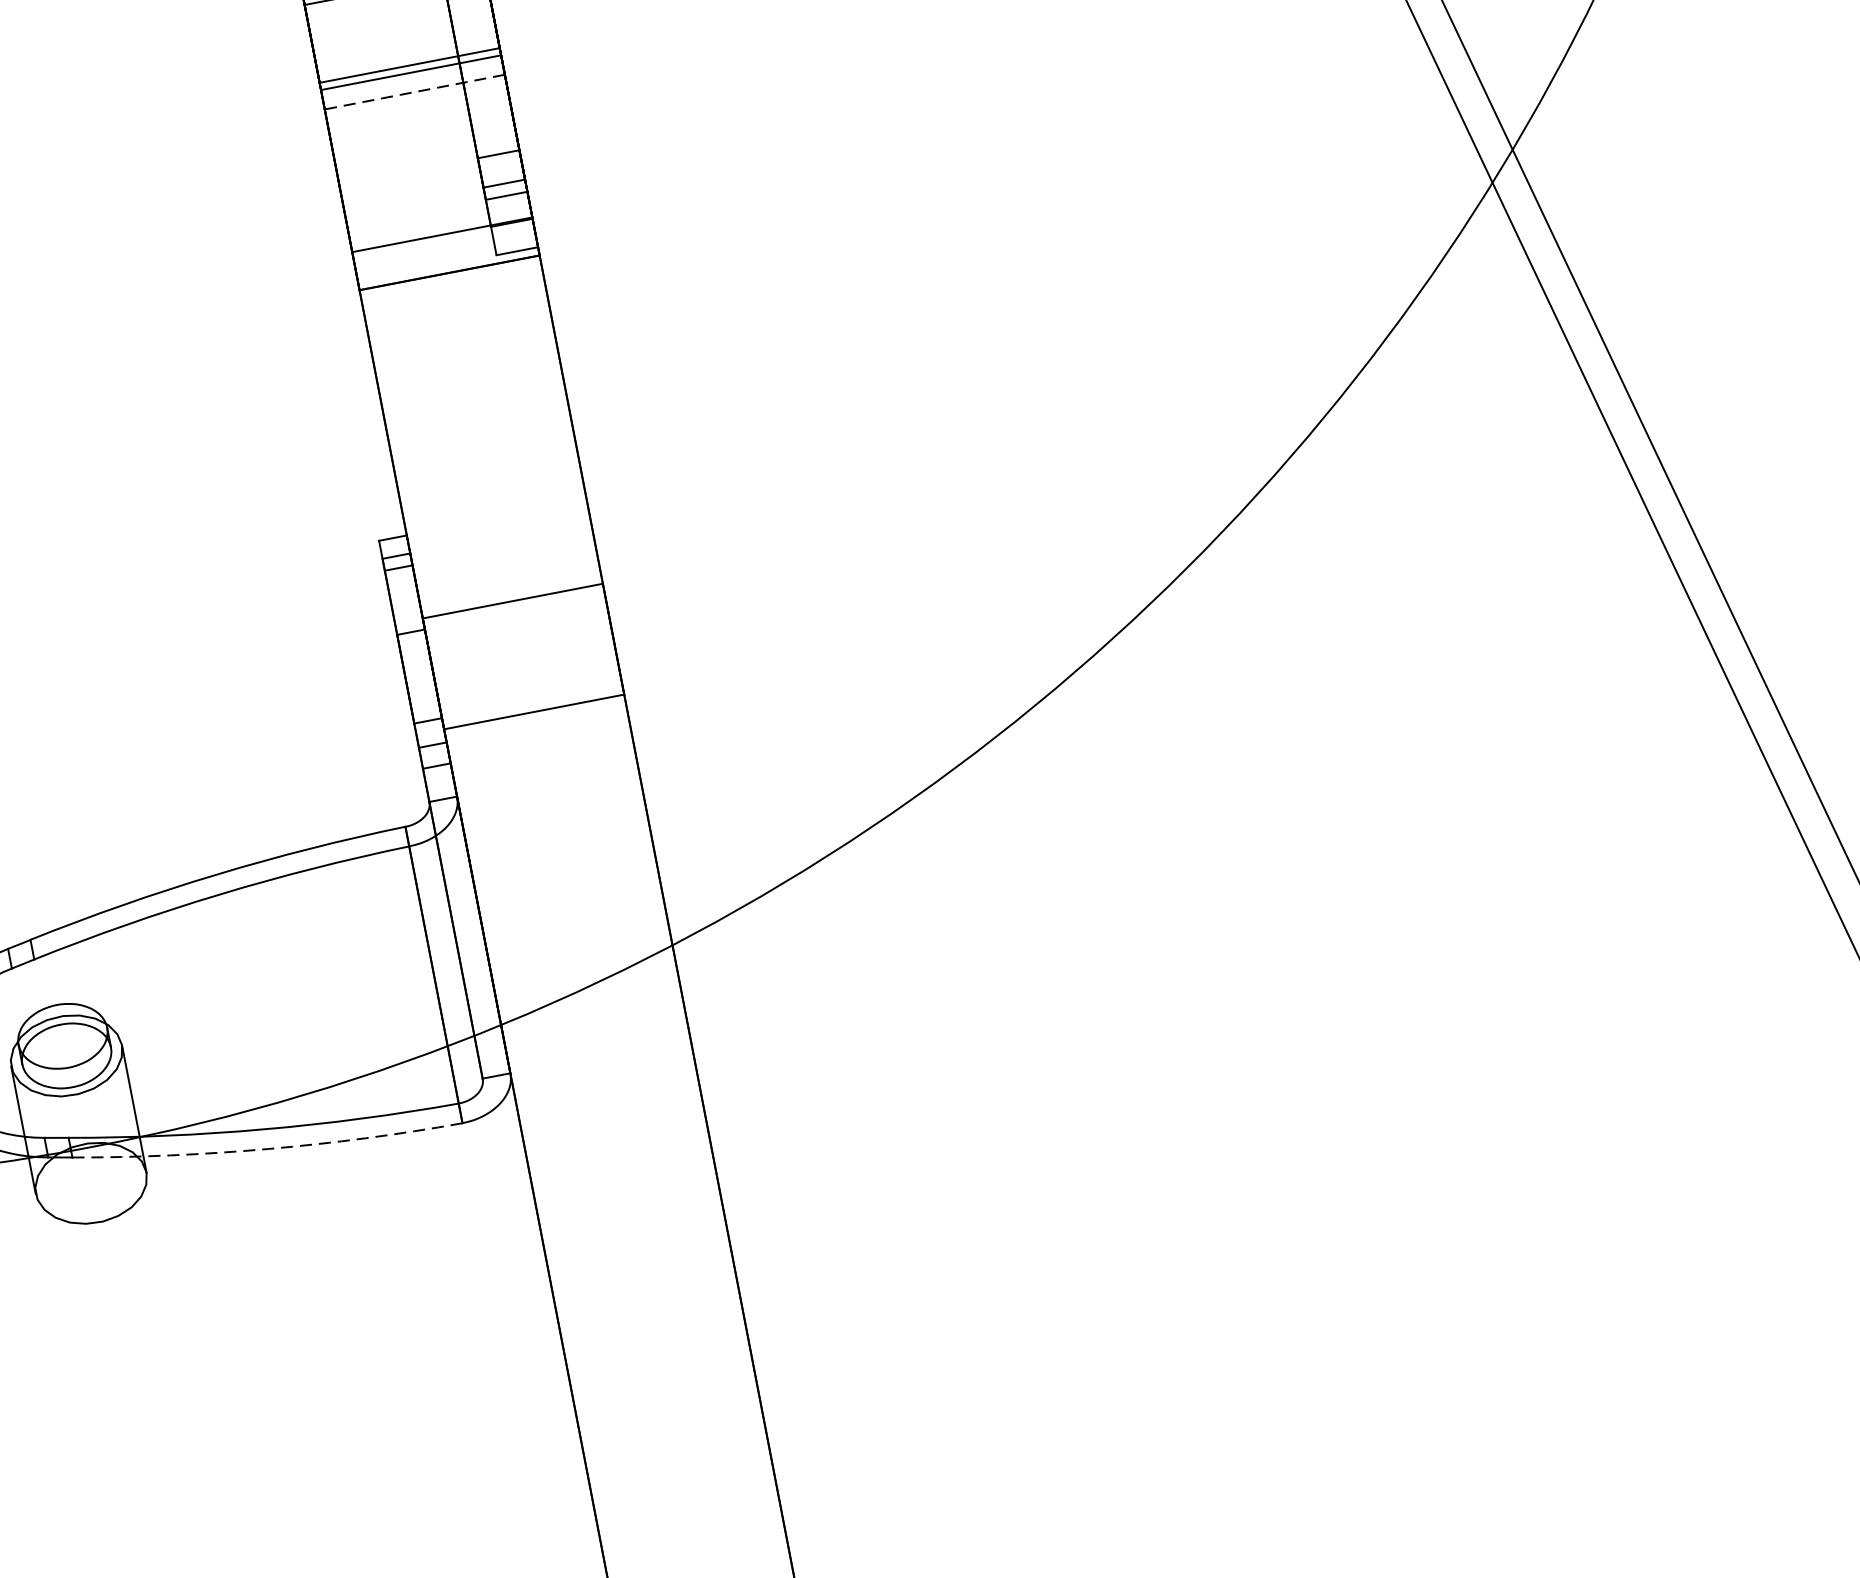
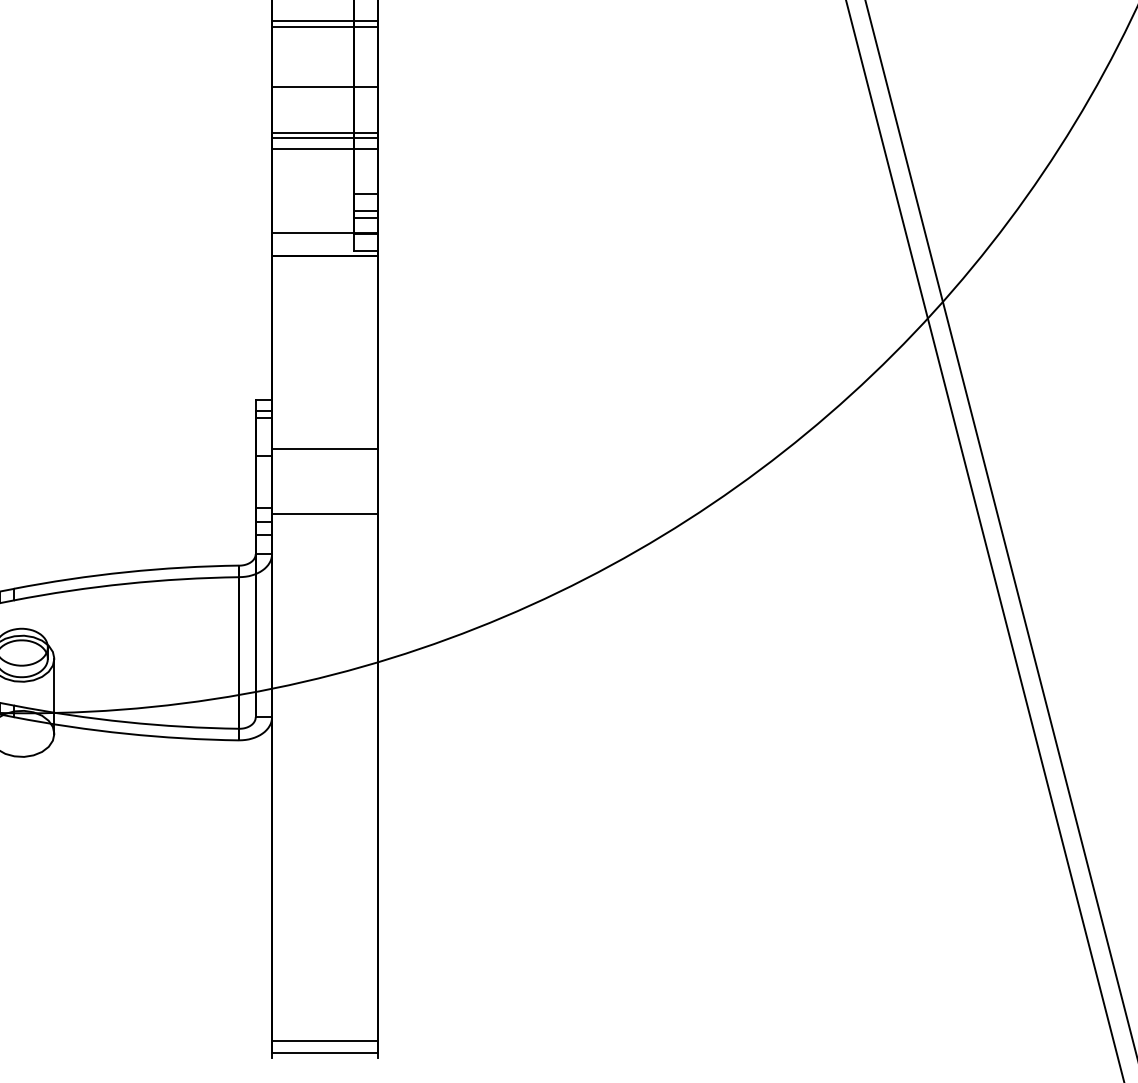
line: (413, 93) -> (324, 149), dashed -> solid
arc: (268, 1148) -> (126, 733), dashed -> solid

